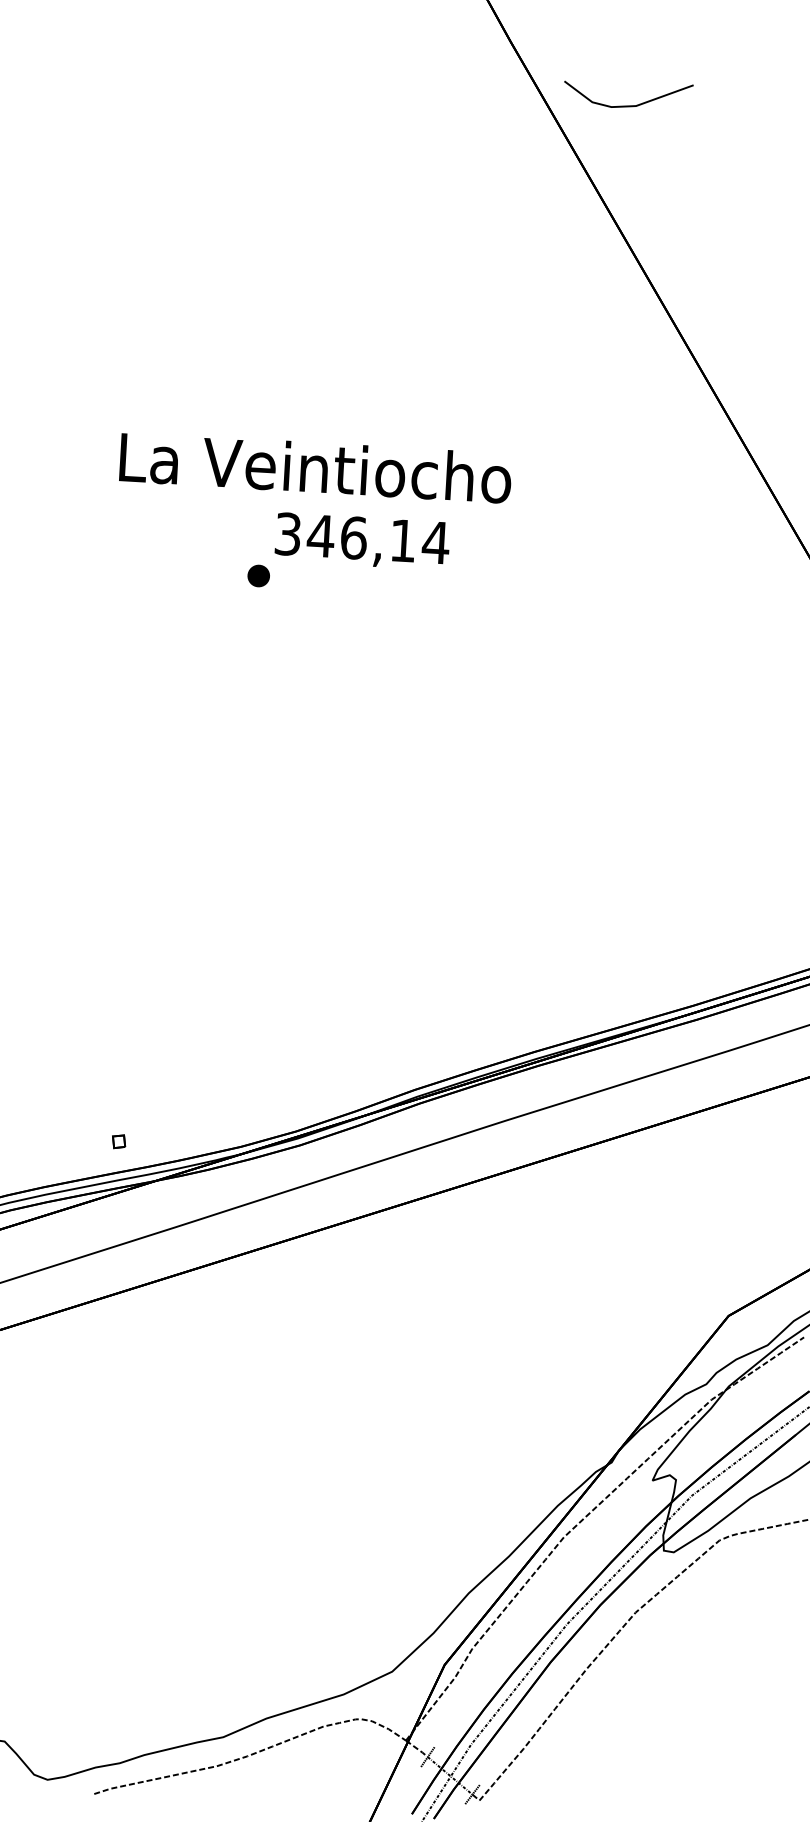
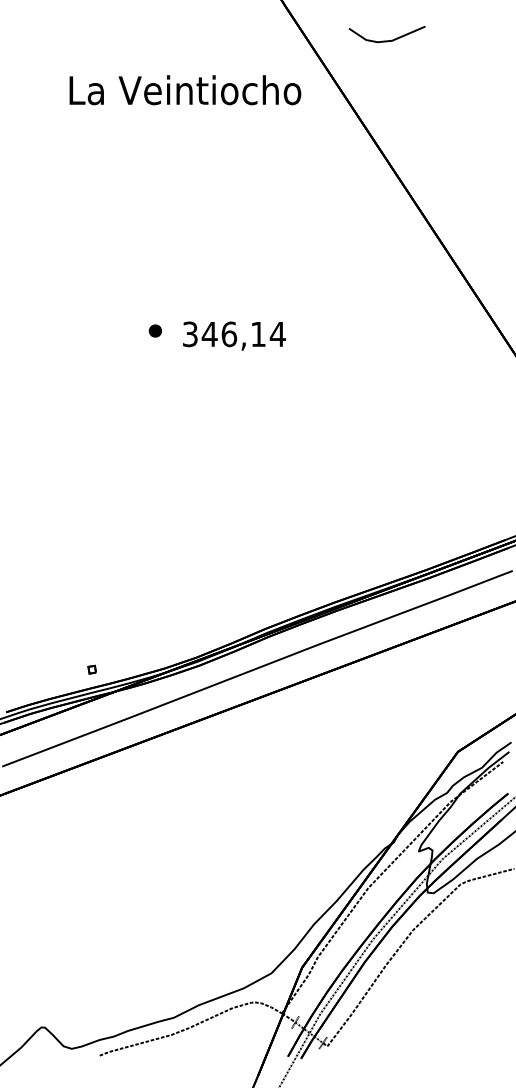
line: (626, 105) -> (386, 40), moved
text: (315, 468) -> (185, 90), moved
text: (362, 540) -> (234, 335), moved

